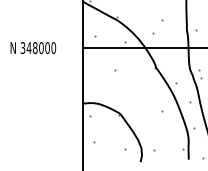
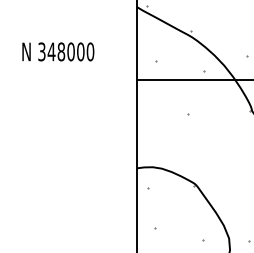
text: (33, 48) -> (58, 52), moved

